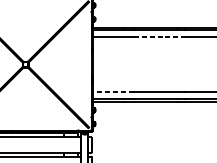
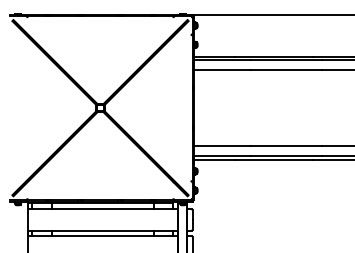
line: (159, 37) -> (286, 70), dashed -> solid
line: (112, 92) -> (221, 146), dashed -> solid

